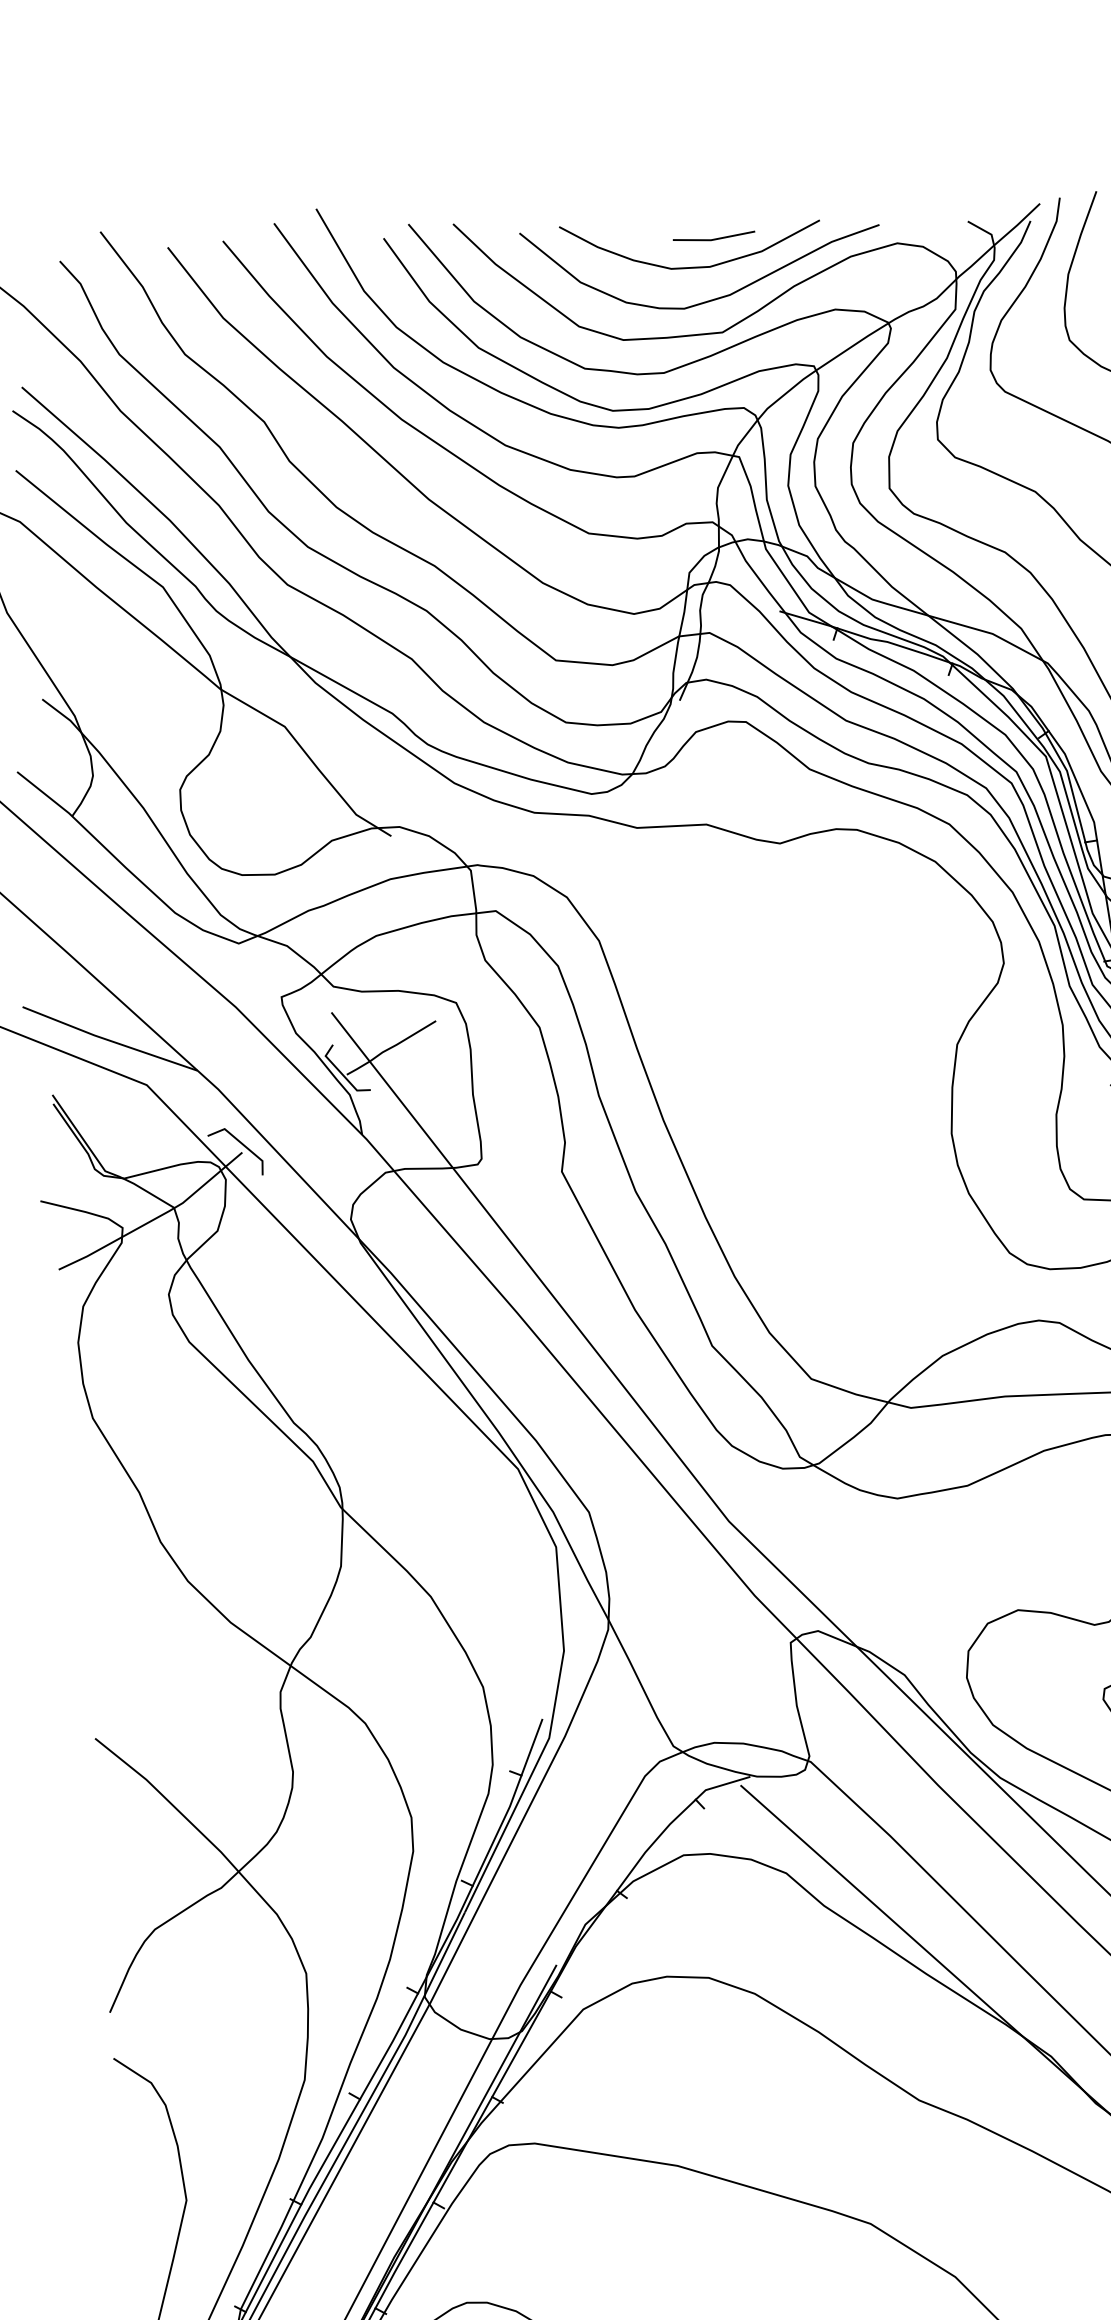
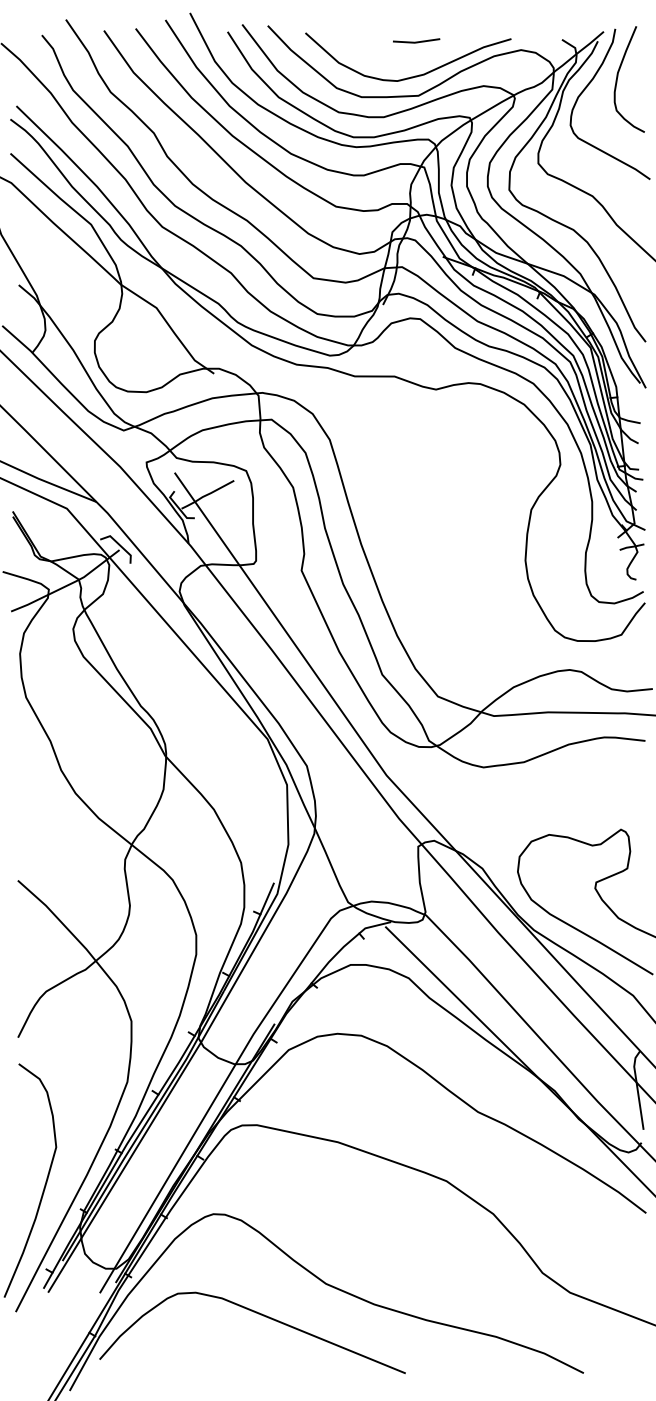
curve: (691, 267) -> (402, 57), removed

